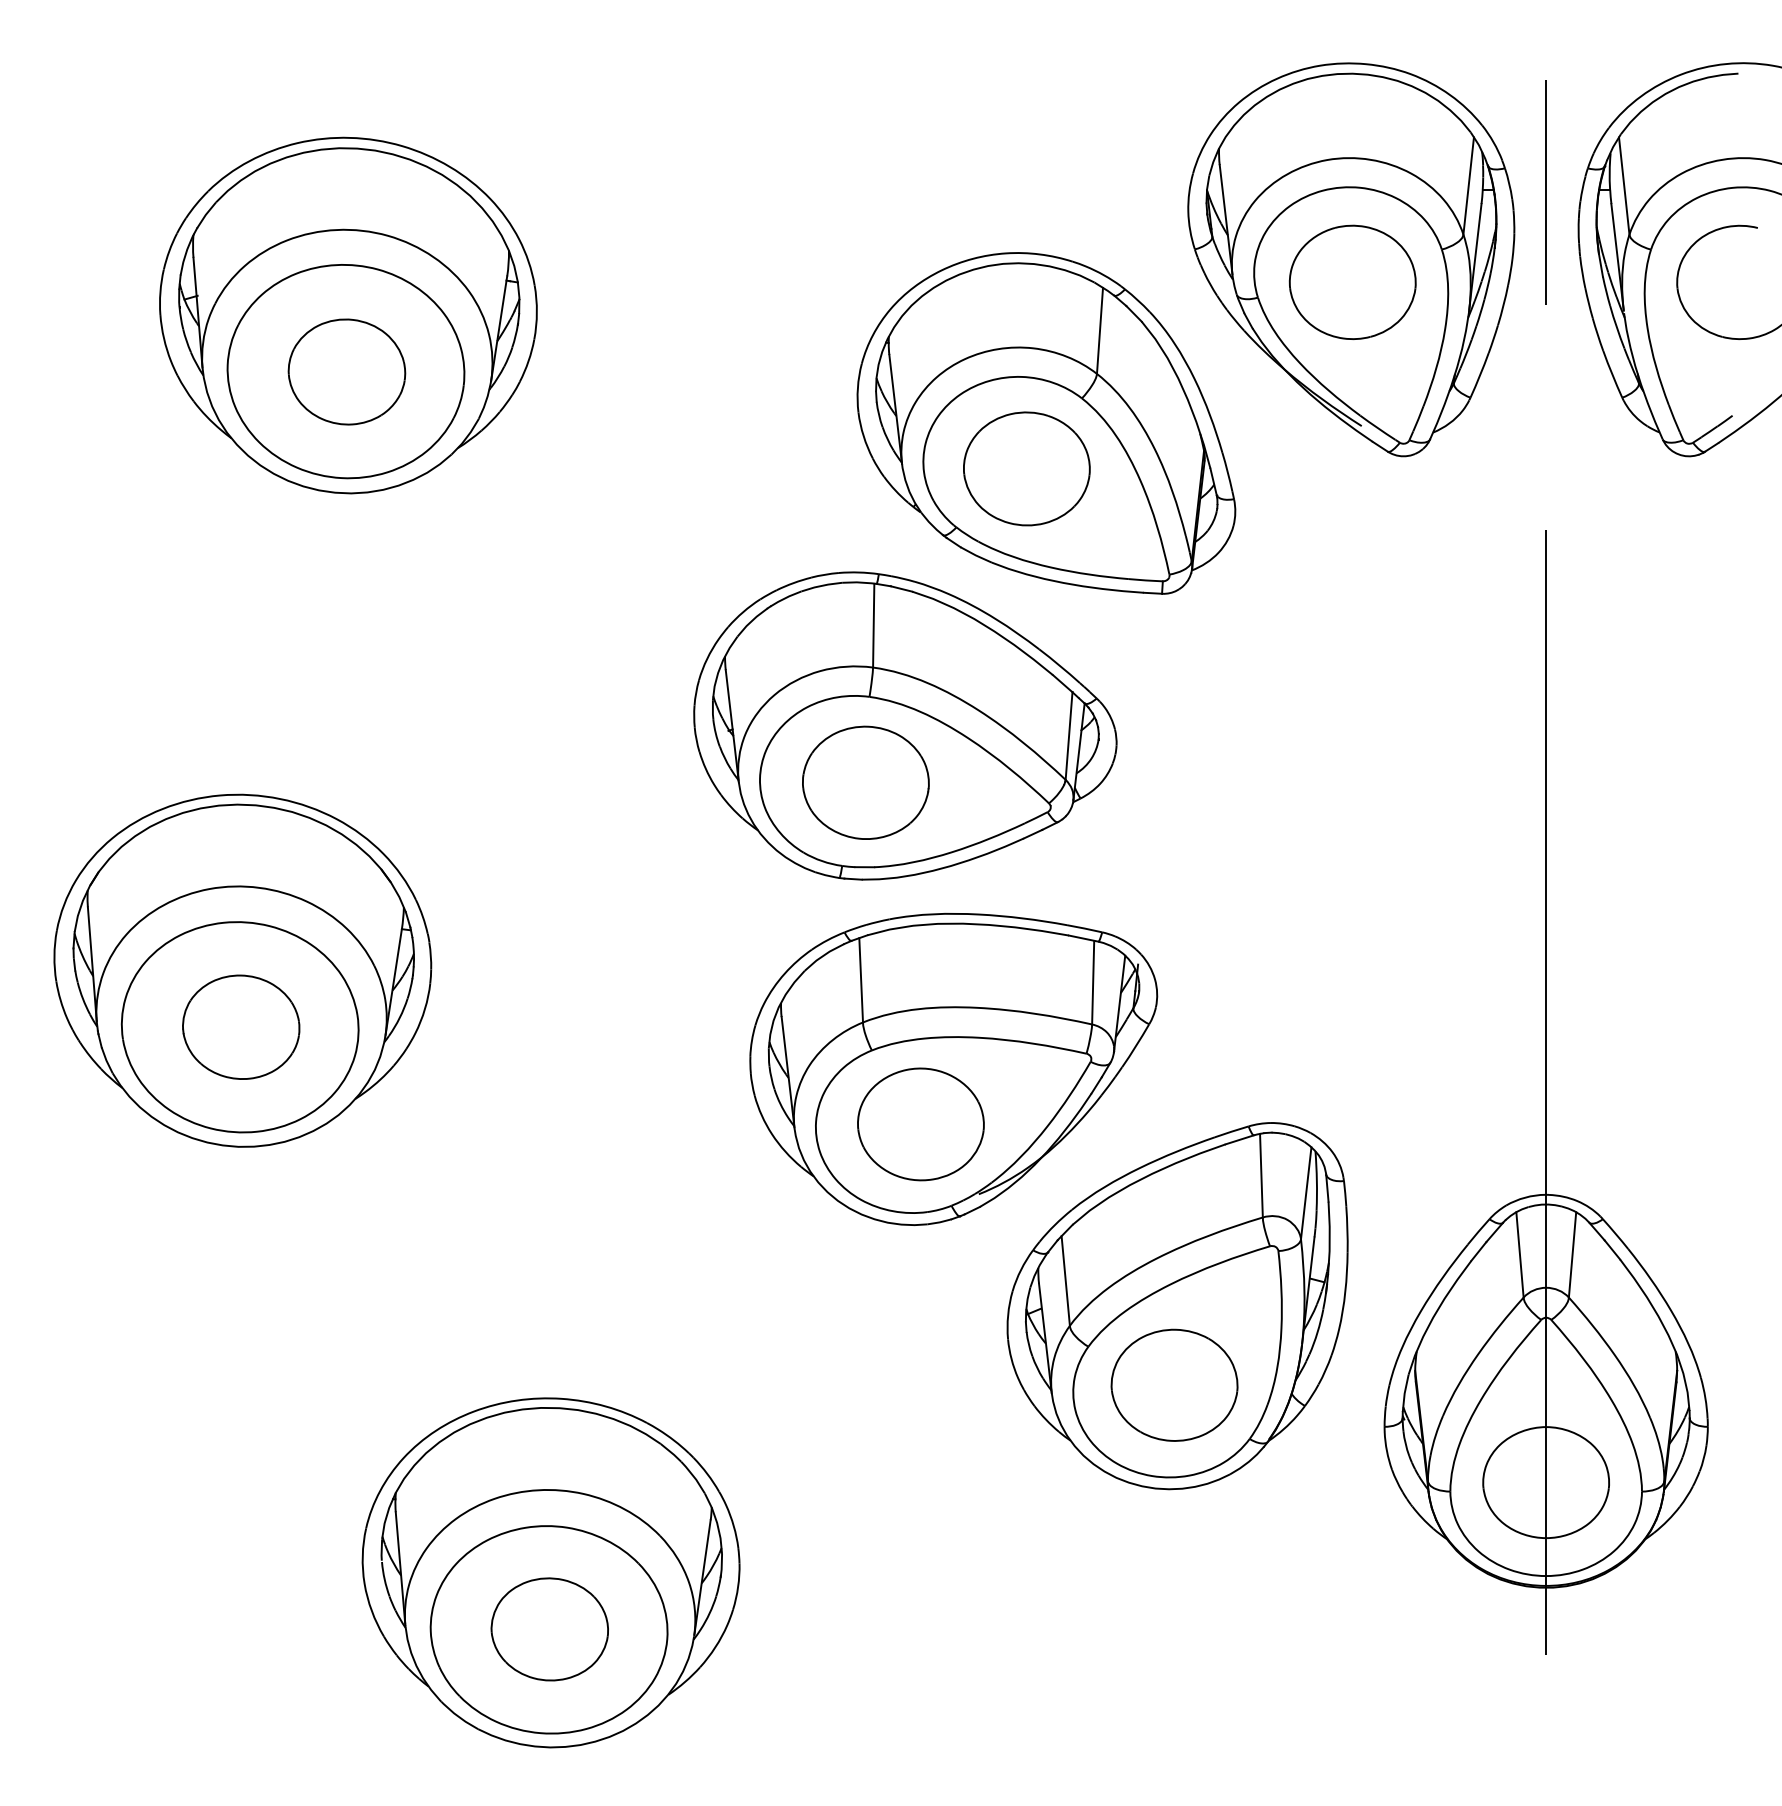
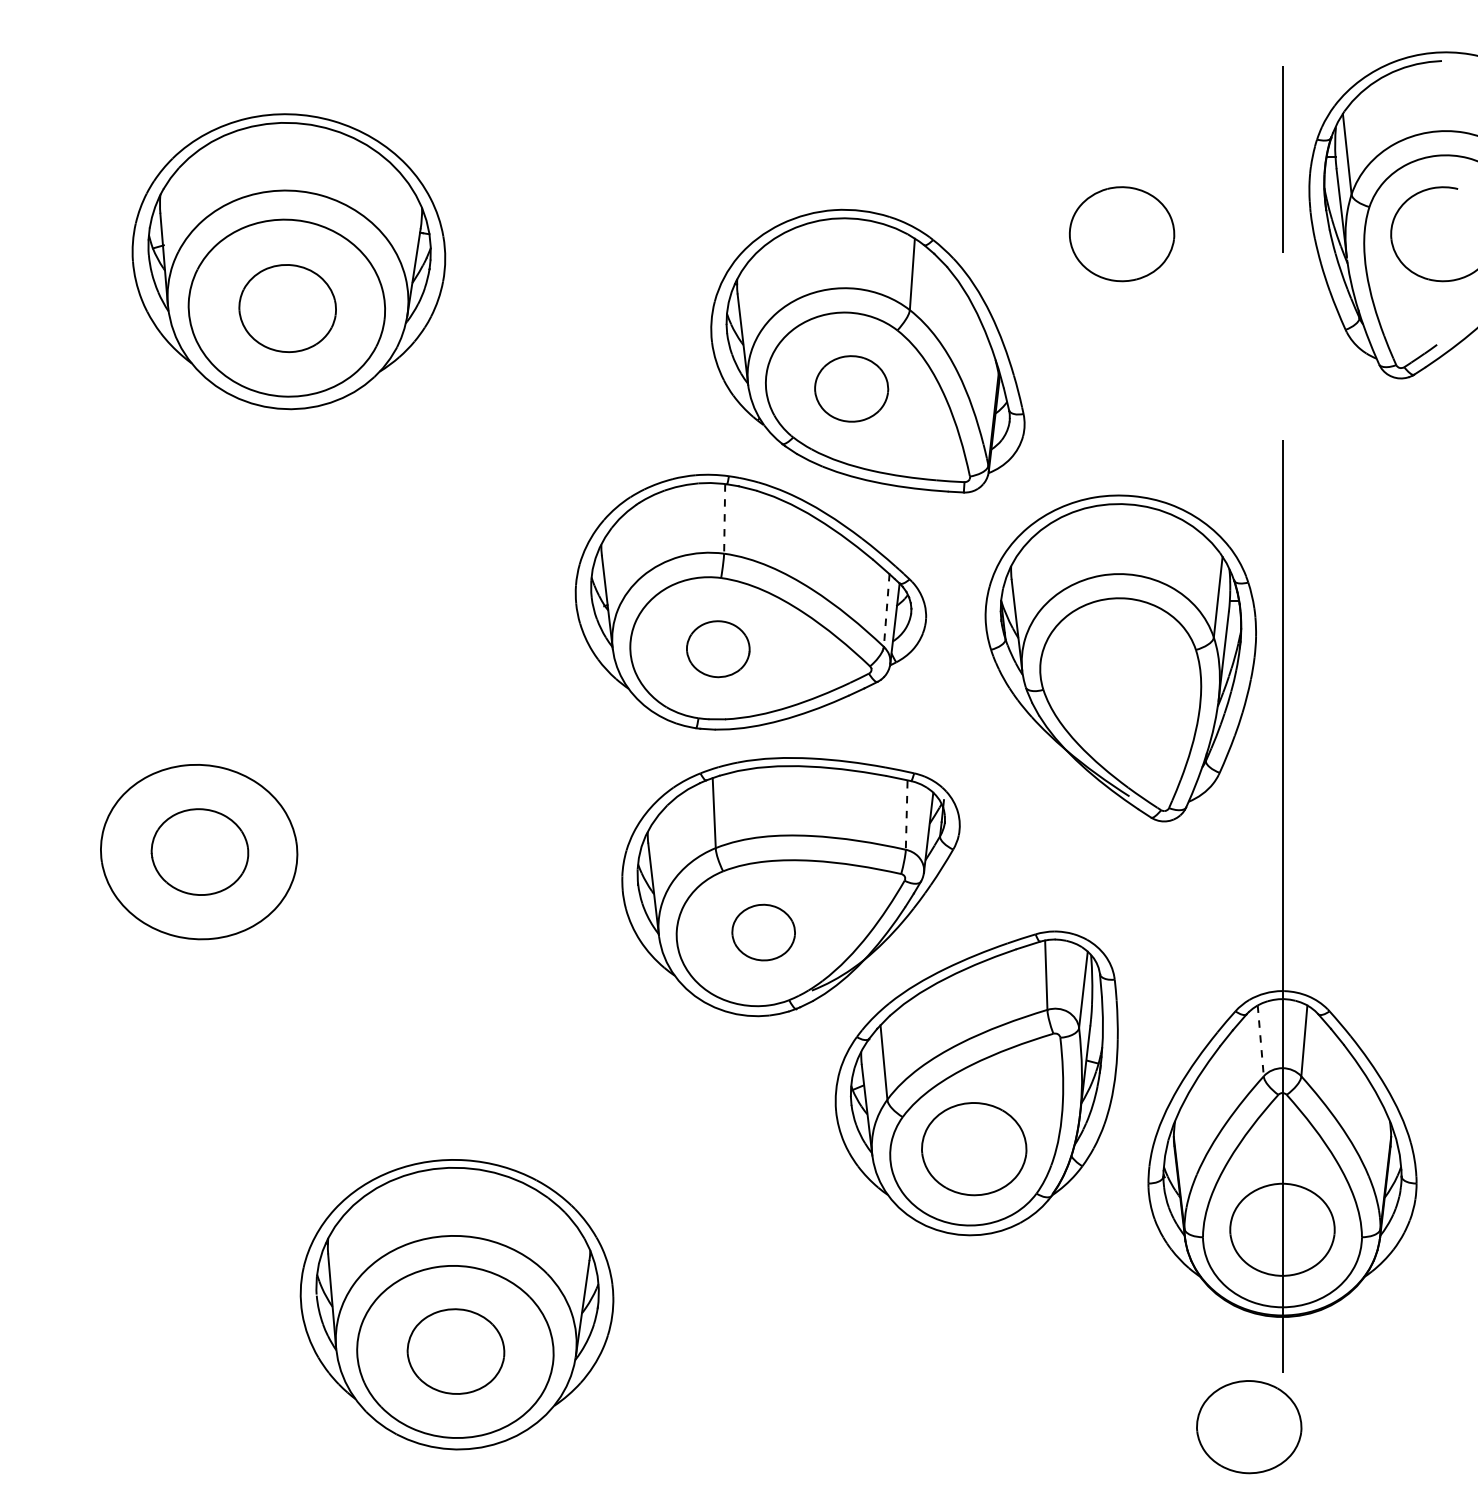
part: (1350, 259) -> (1120, 658), moved
part: (1026, 468) -> (851, 388), size x0.7
line: (873, 625) -> (724, 518), solid -> dashed
line: (1068, 736) -> (886, 610), solid -> dashed
part: (866, 781) -> (718, 648), size x0.6
part: (243, 971) -> (201, 805), removed
line: (1092, 983) -> (906, 815), solid -> dashed
part: (920, 1124) -> (763, 932), size x0.6
line: (1519, 1254) -> (1260, 1040), solid -> dashed
part: (1506, 1720) -> (1249, 1427), added

